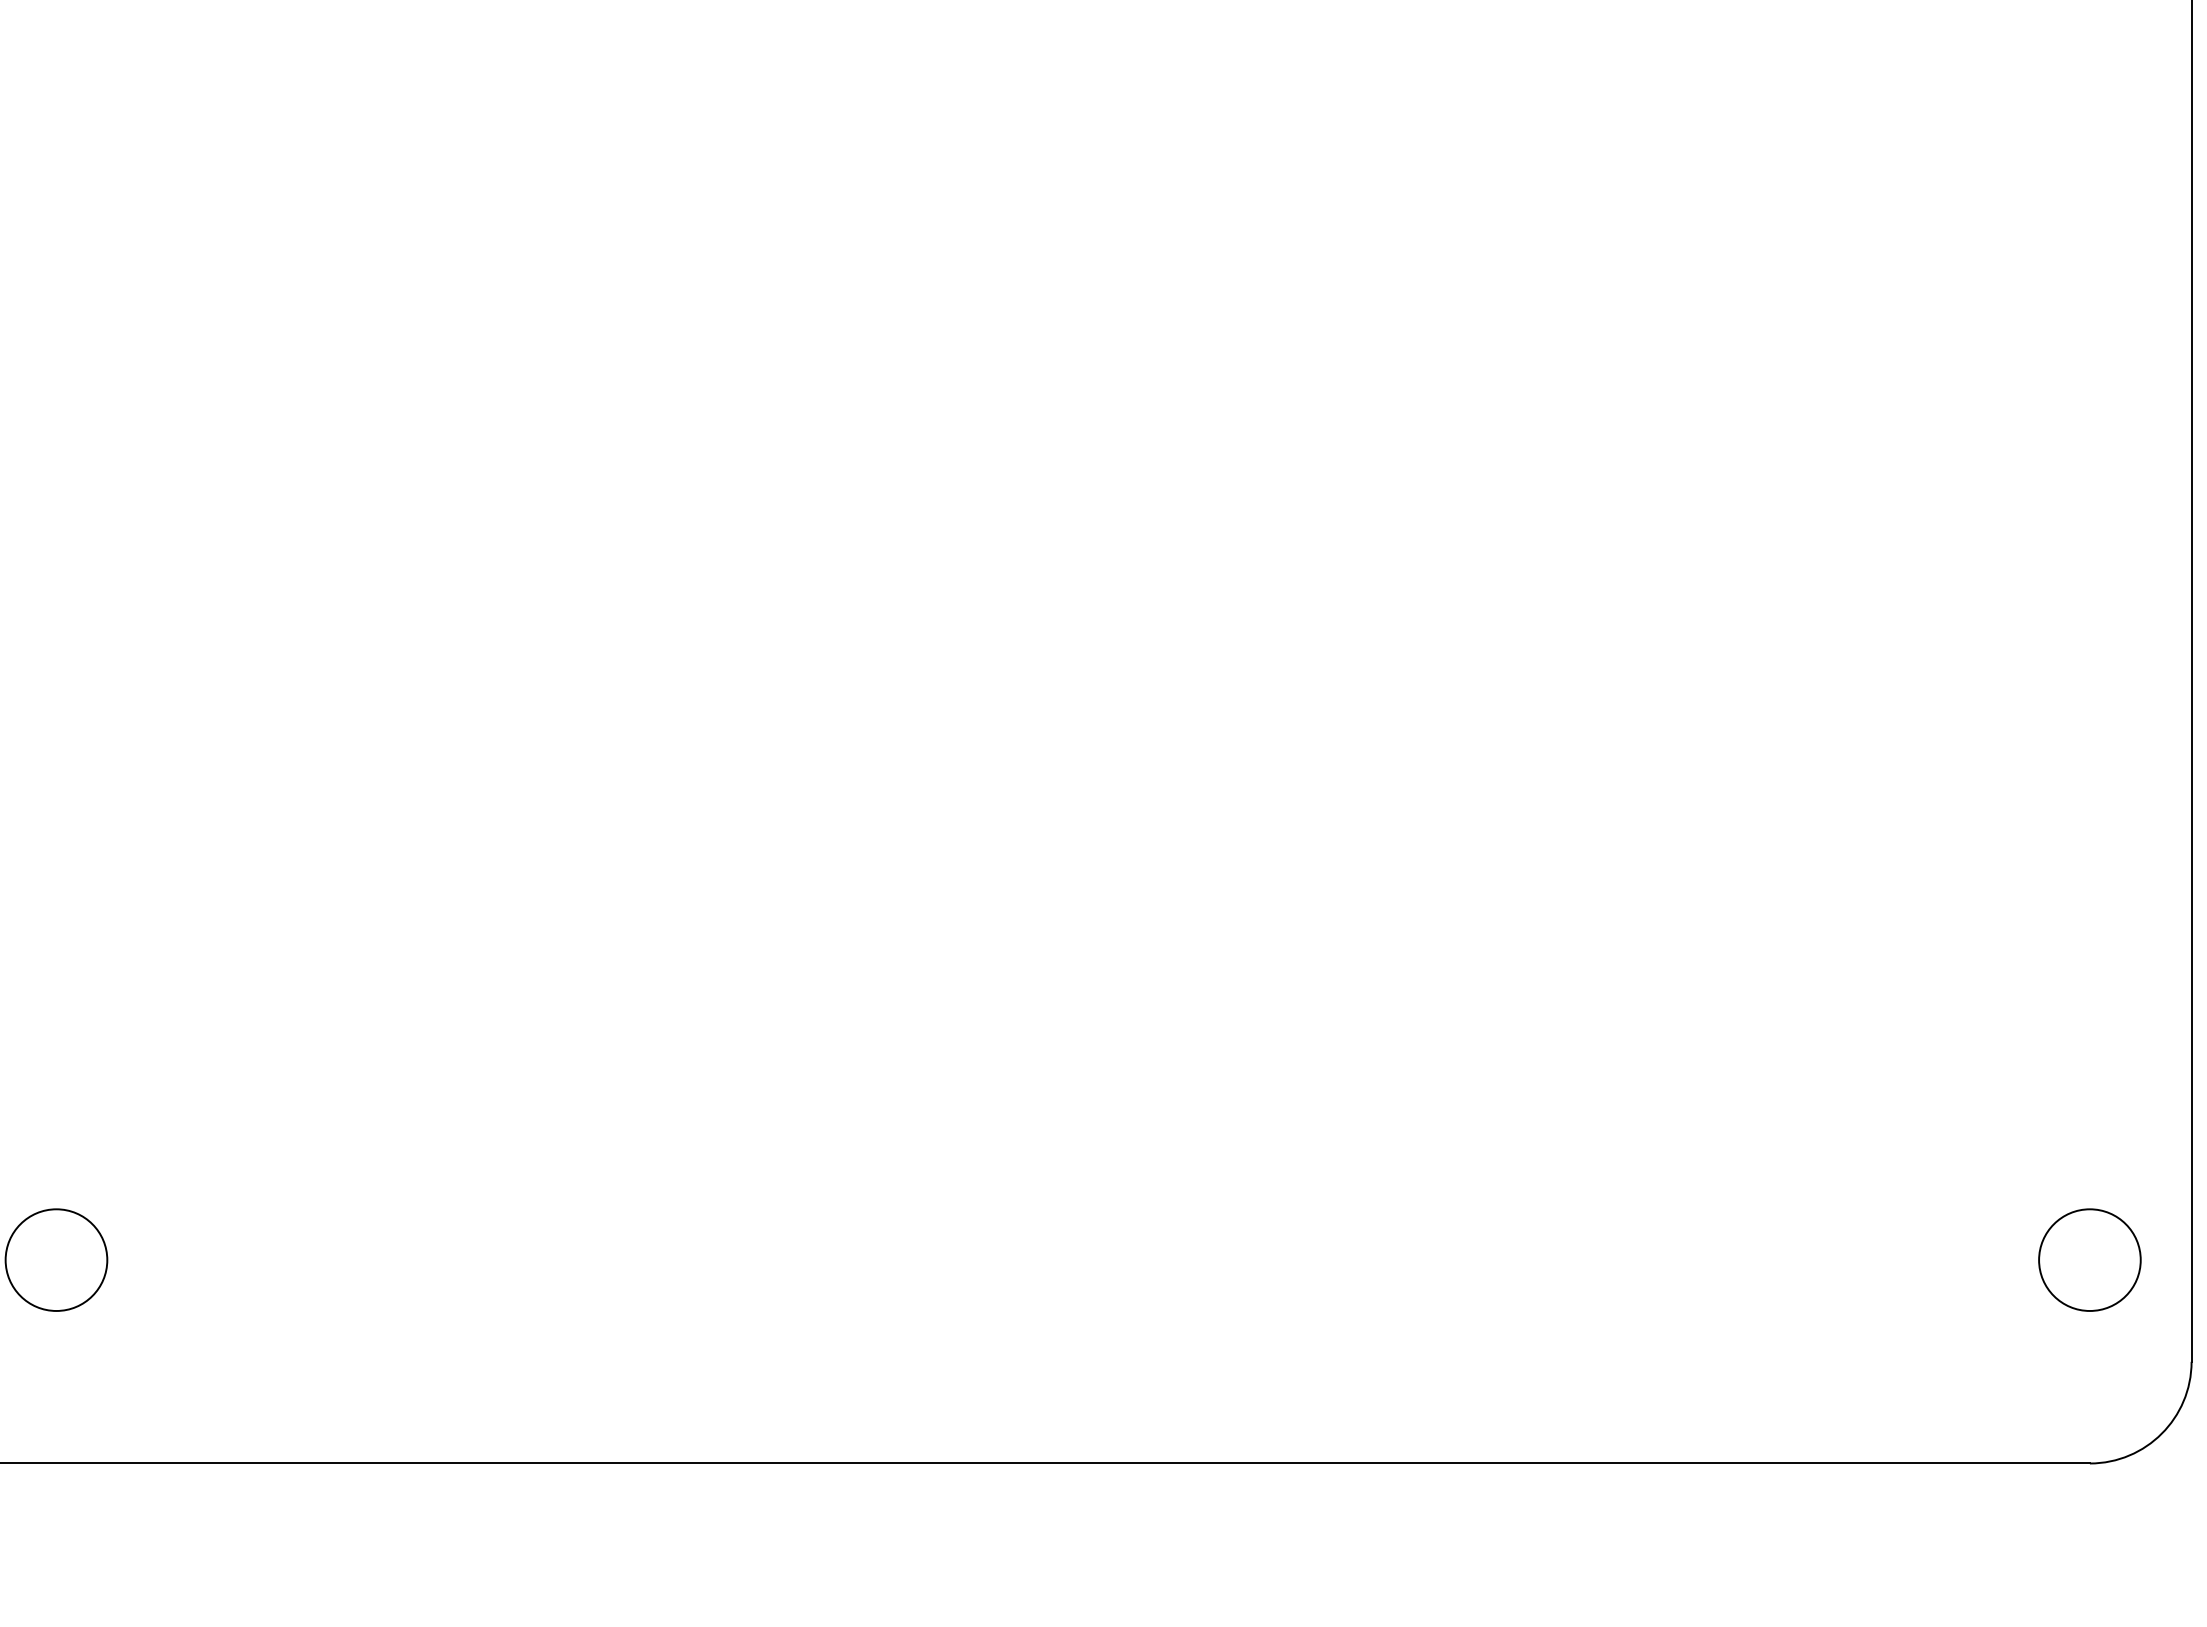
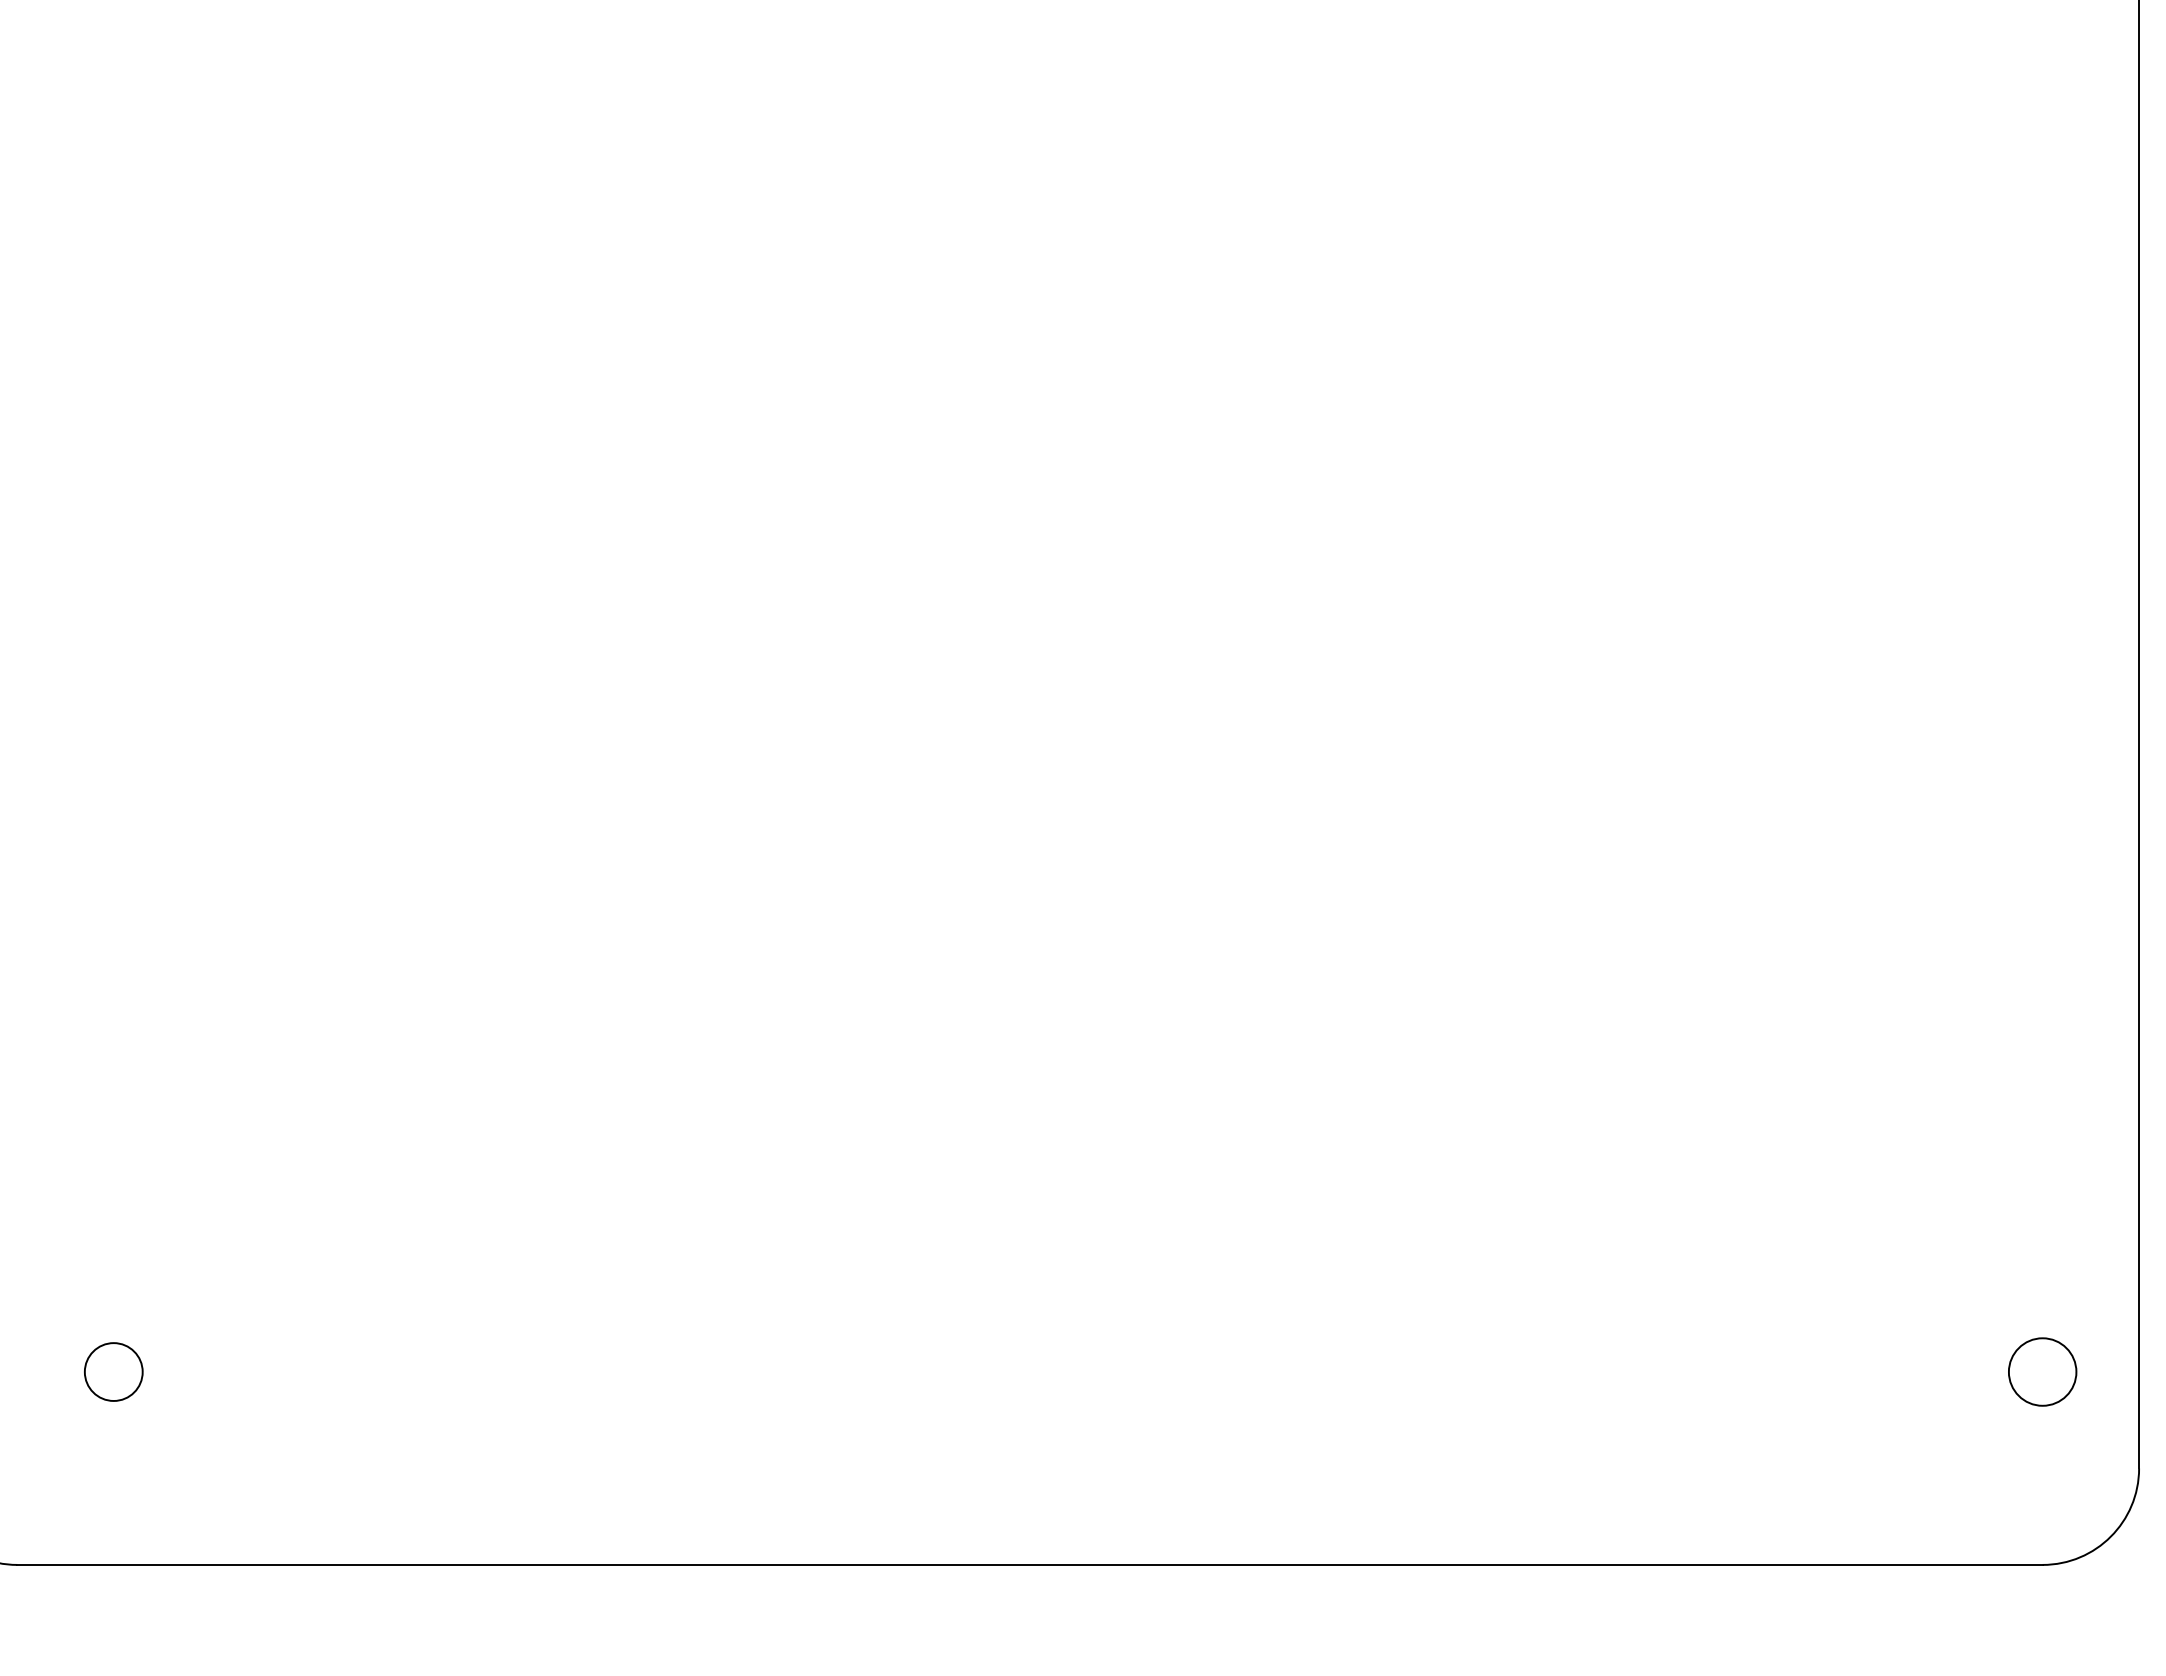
circle: (56, 1259) -> (113, 1371), size x0.6
circle: (2089, 1259) -> (2042, 1371), size x0.7

